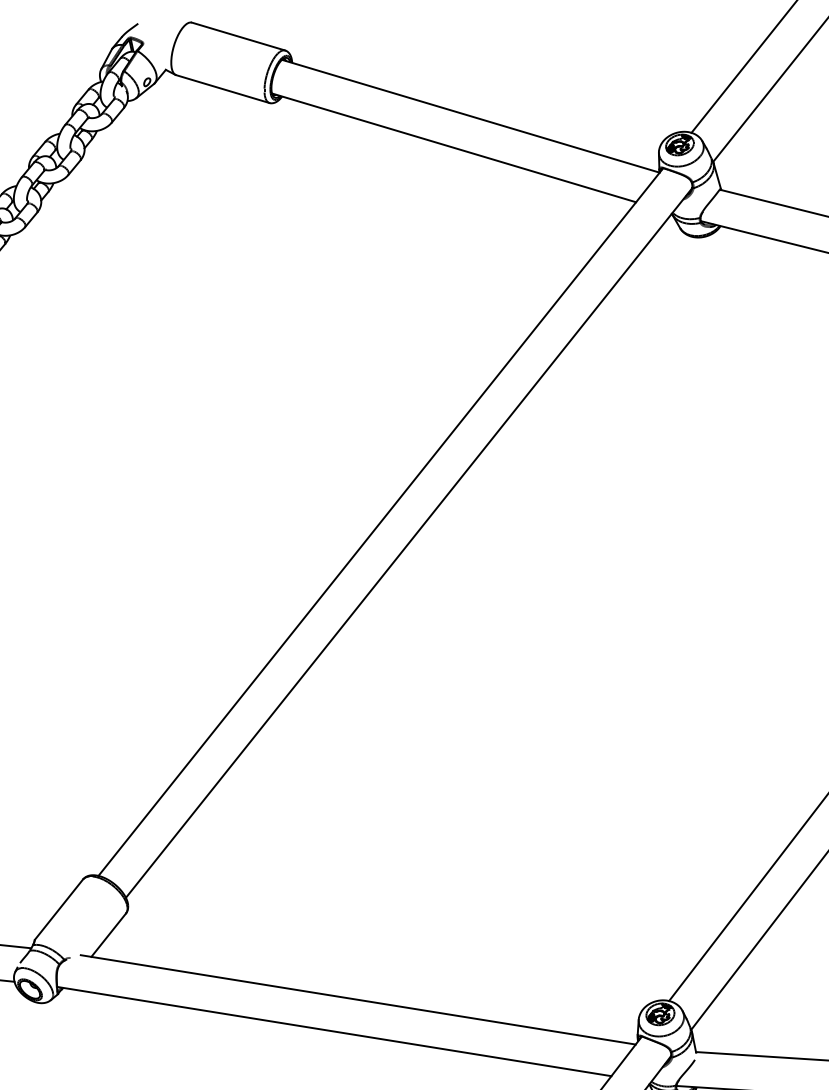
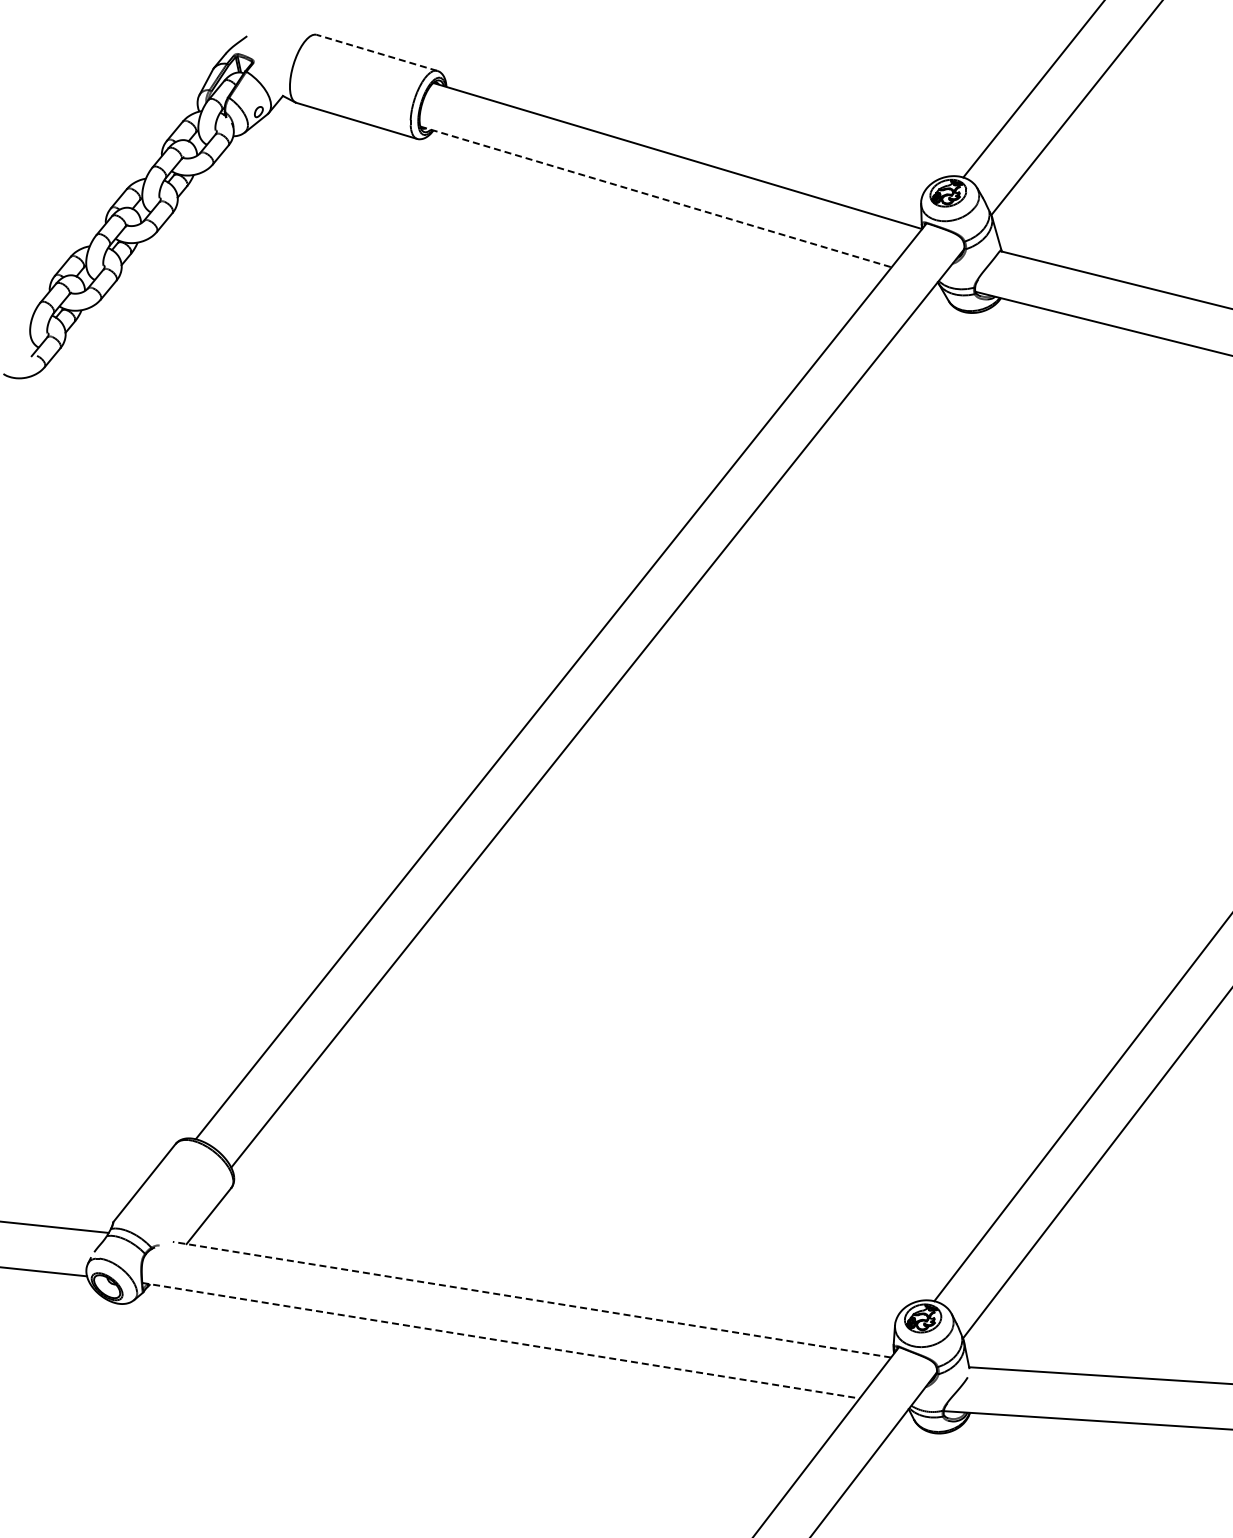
line: (238, 36) -> (376, 52), solid -> dashed
line: (453, 147) -> (655, 196), solid -> dashed
line: (357, 999) -> (531, 1299), solid -> dashed
line: (334, 1031) -> (501, 1340), solid -> dashed

